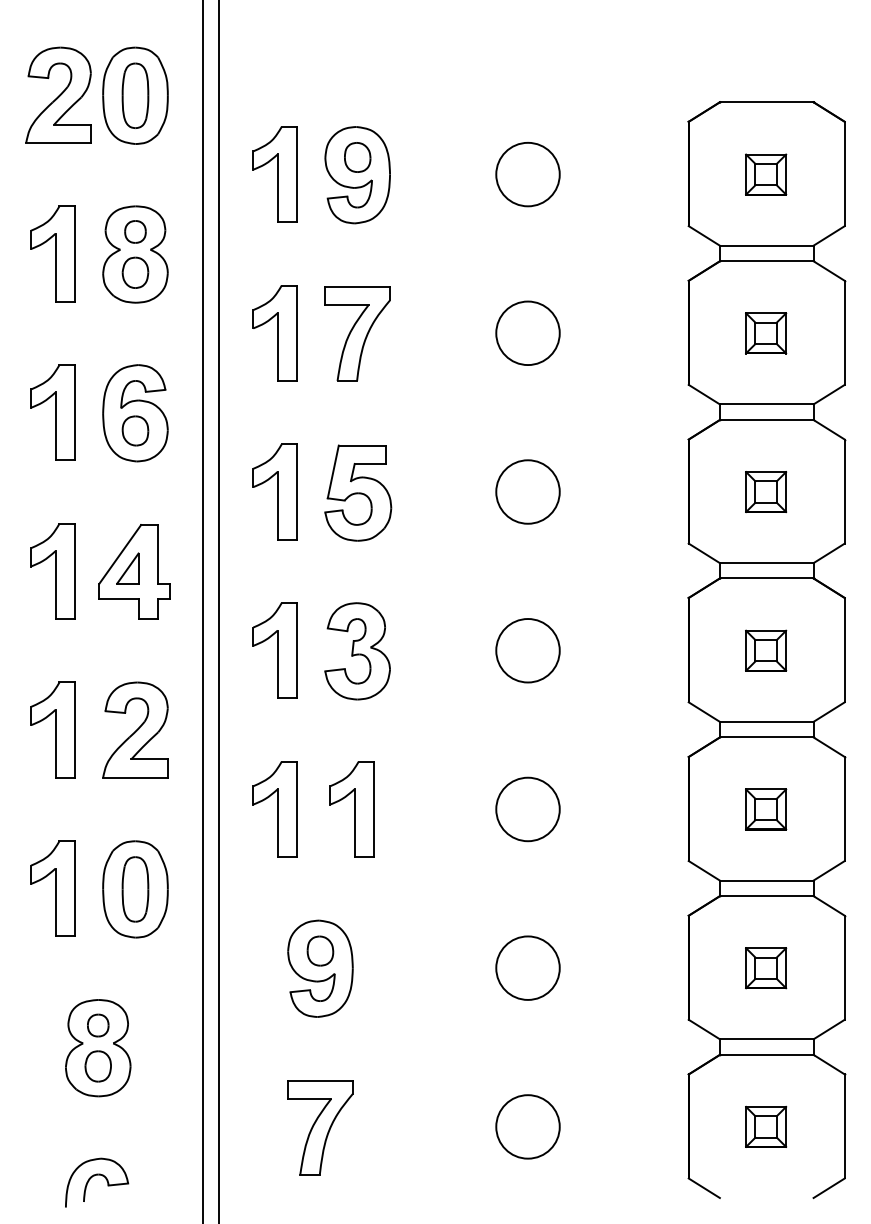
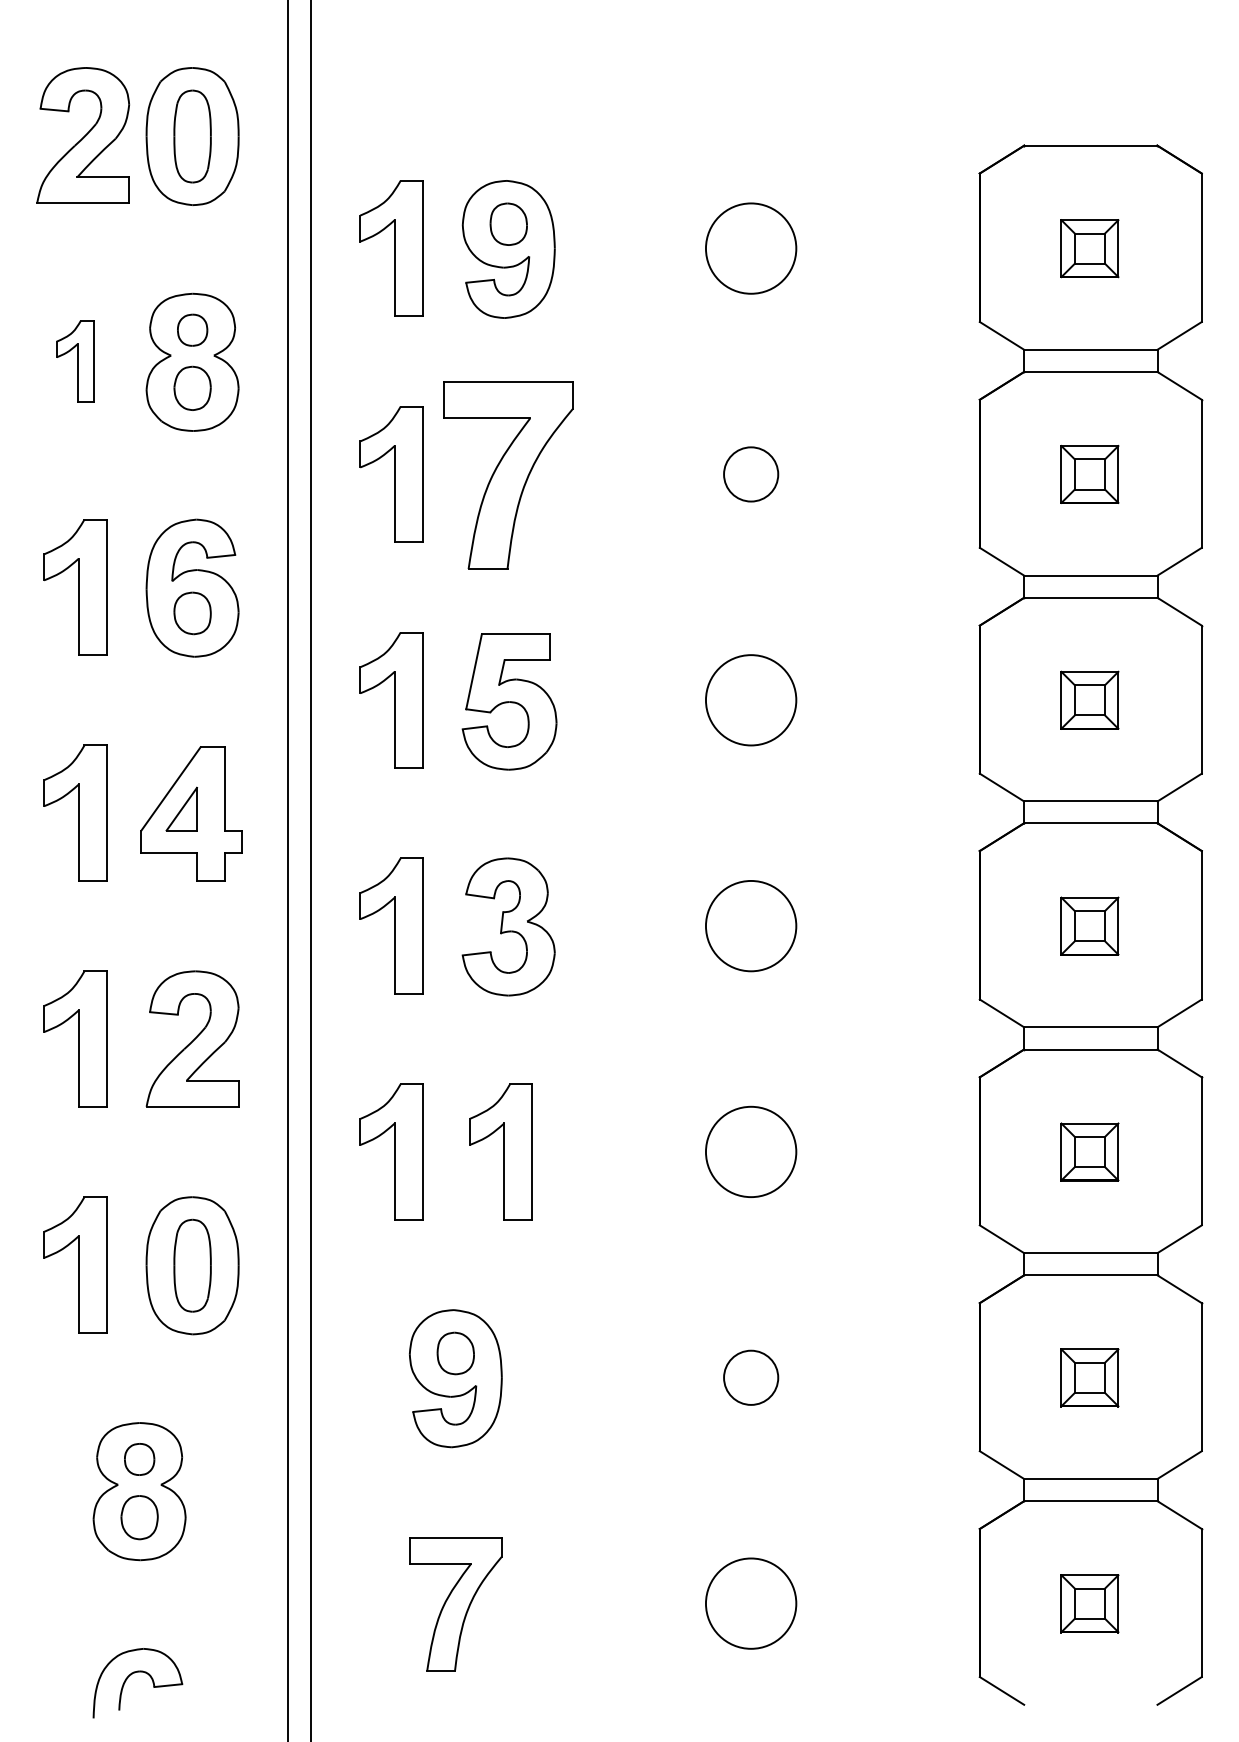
part: (53, 253) -> (75, 361), size x0.6
part: (357, 333) -> (508, 474), size x1.4
circle: (527, 333) -> (750, 474), size x0.6
circle: (527, 967) -> (750, 1377), size x0.6

